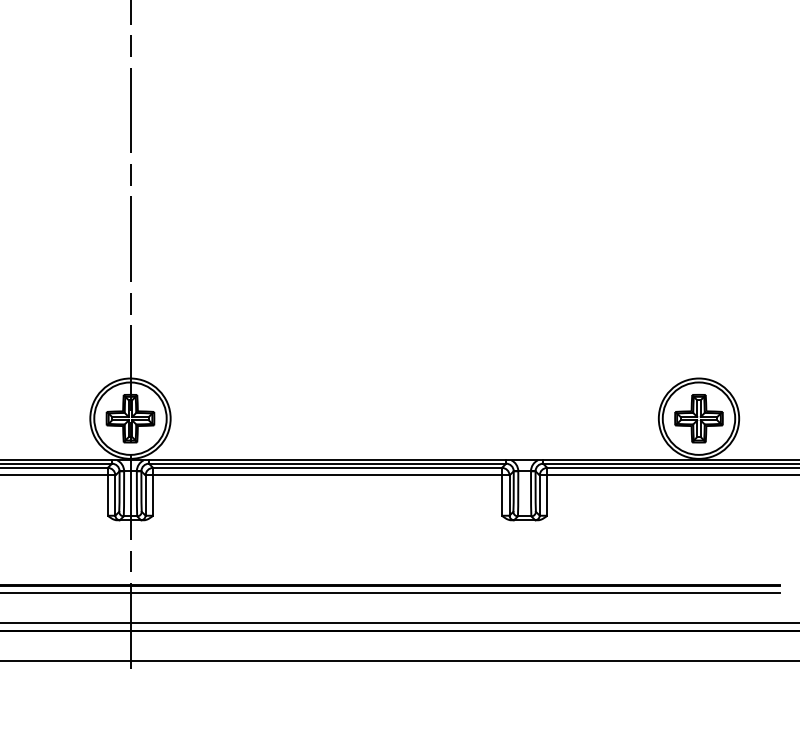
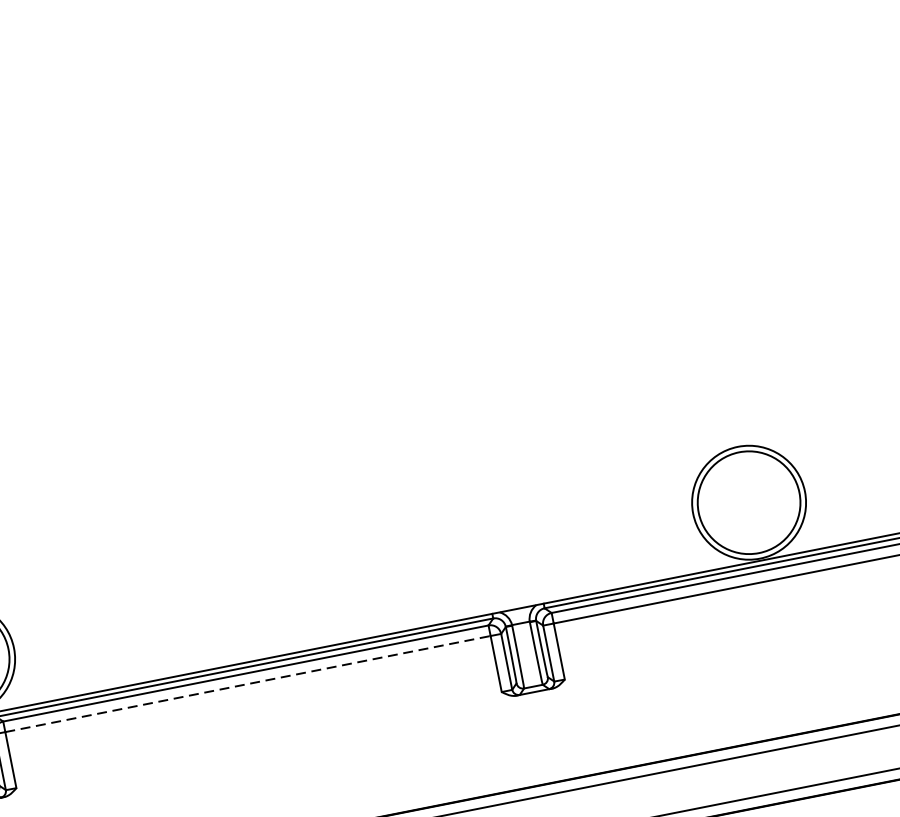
part: (698, 418) -> (748, 502), removed
line: (328, 475) -> (249, 683), solid -> dashed

